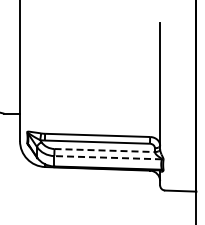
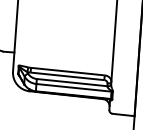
line: (105, 150) -> (72, 82), dashed -> solid
line: (108, 157) -> (74, 87), dashed -> solid

